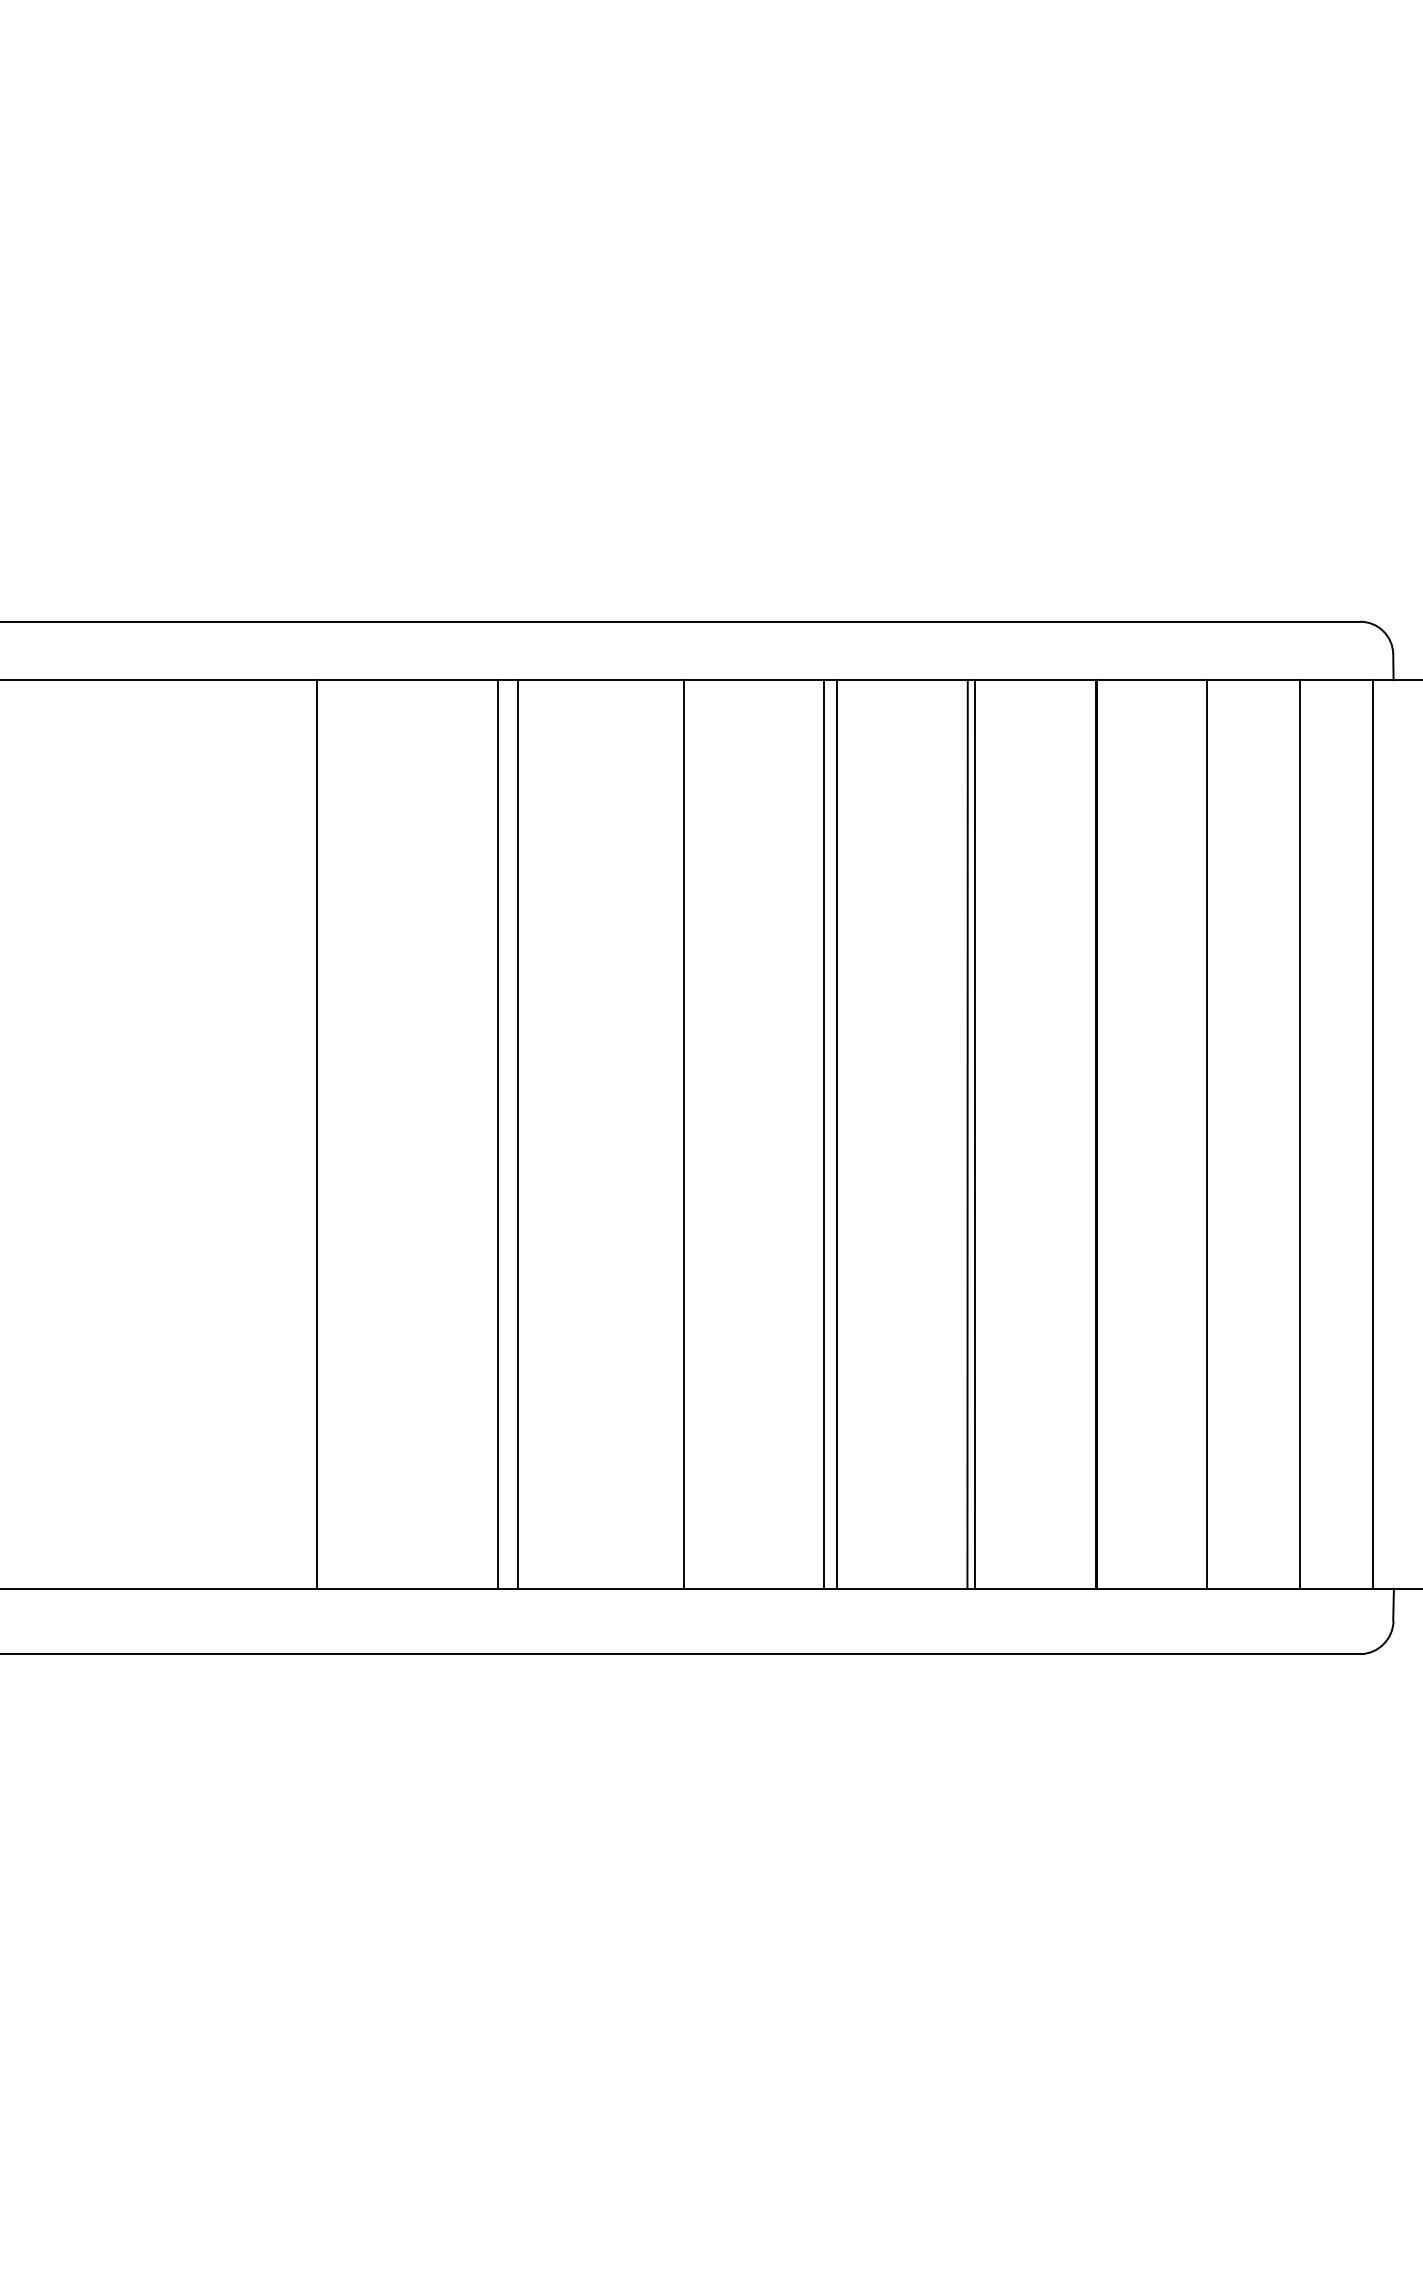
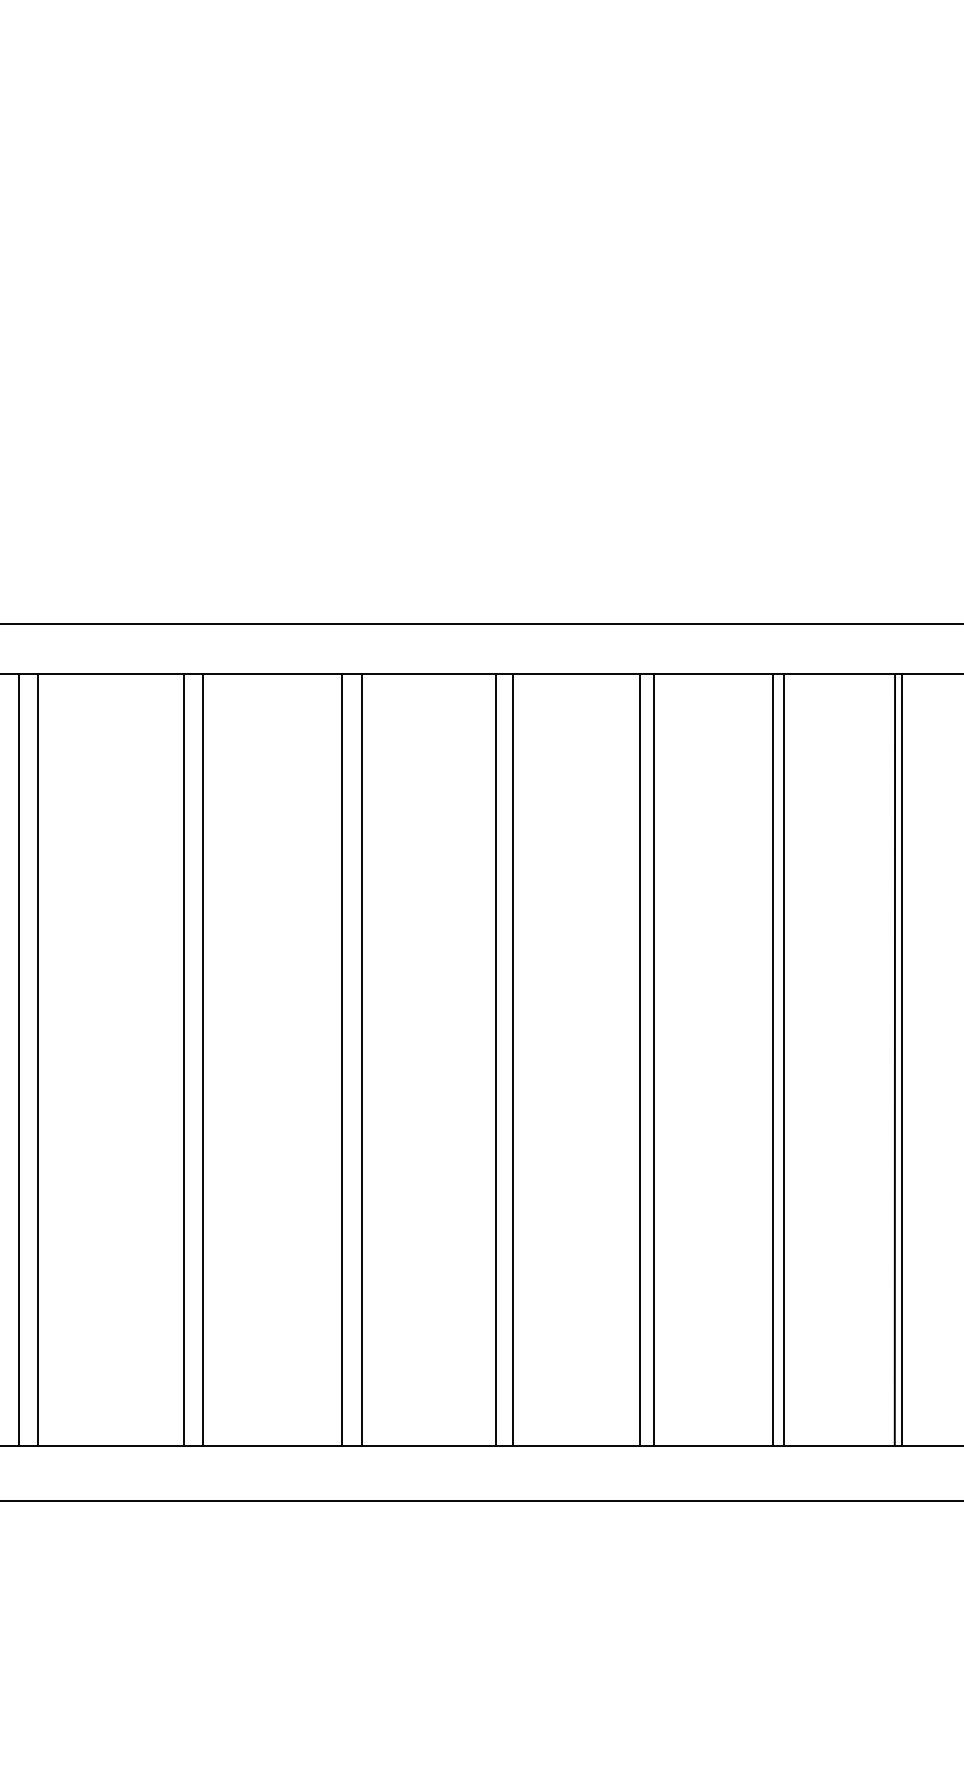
line: (130, 1134) -> (183, 1060), added
line: (153, 1134) -> (203, 1060), added
line: (339, 1134) -> (361, 1060), added
line: (667, 1134) -> (639, 1060), added

